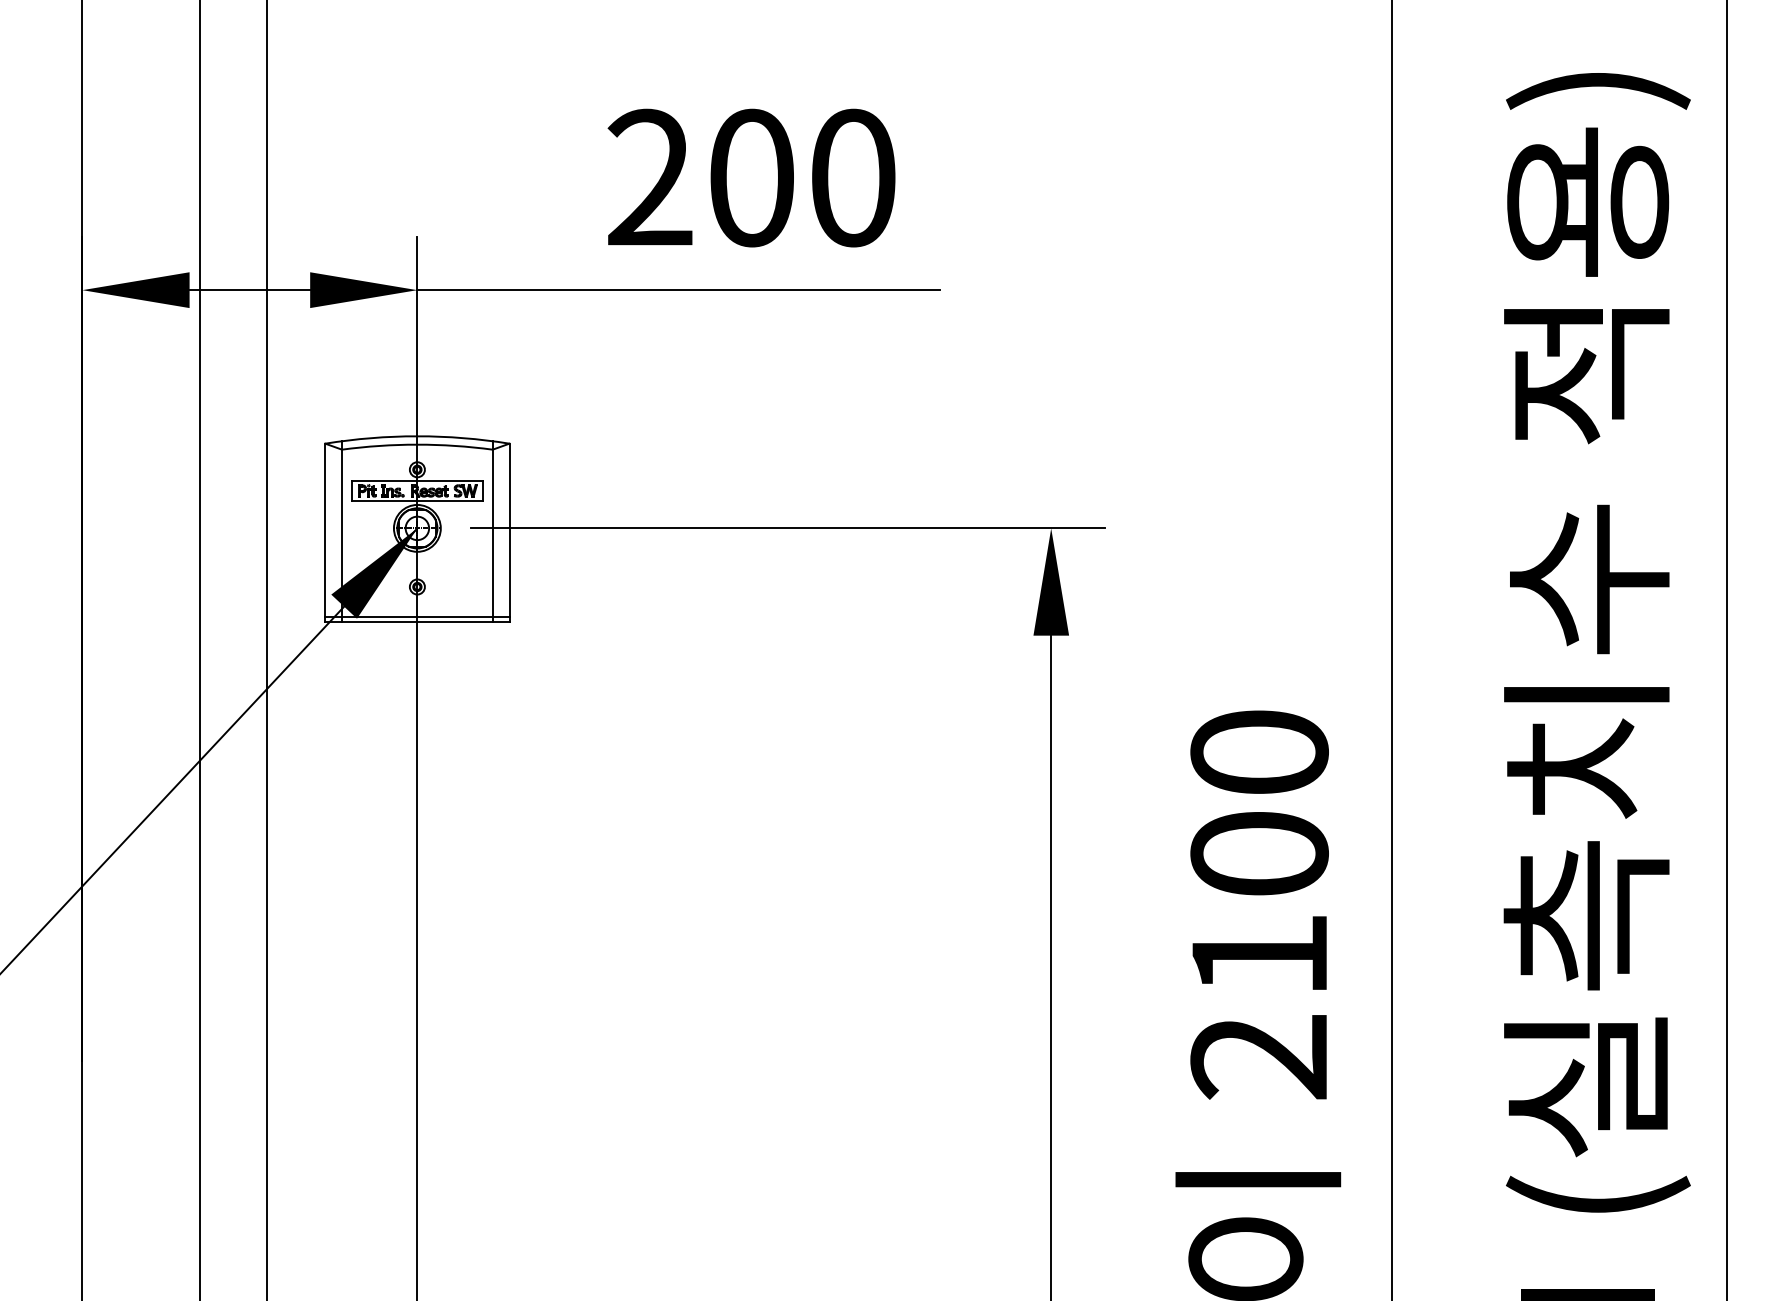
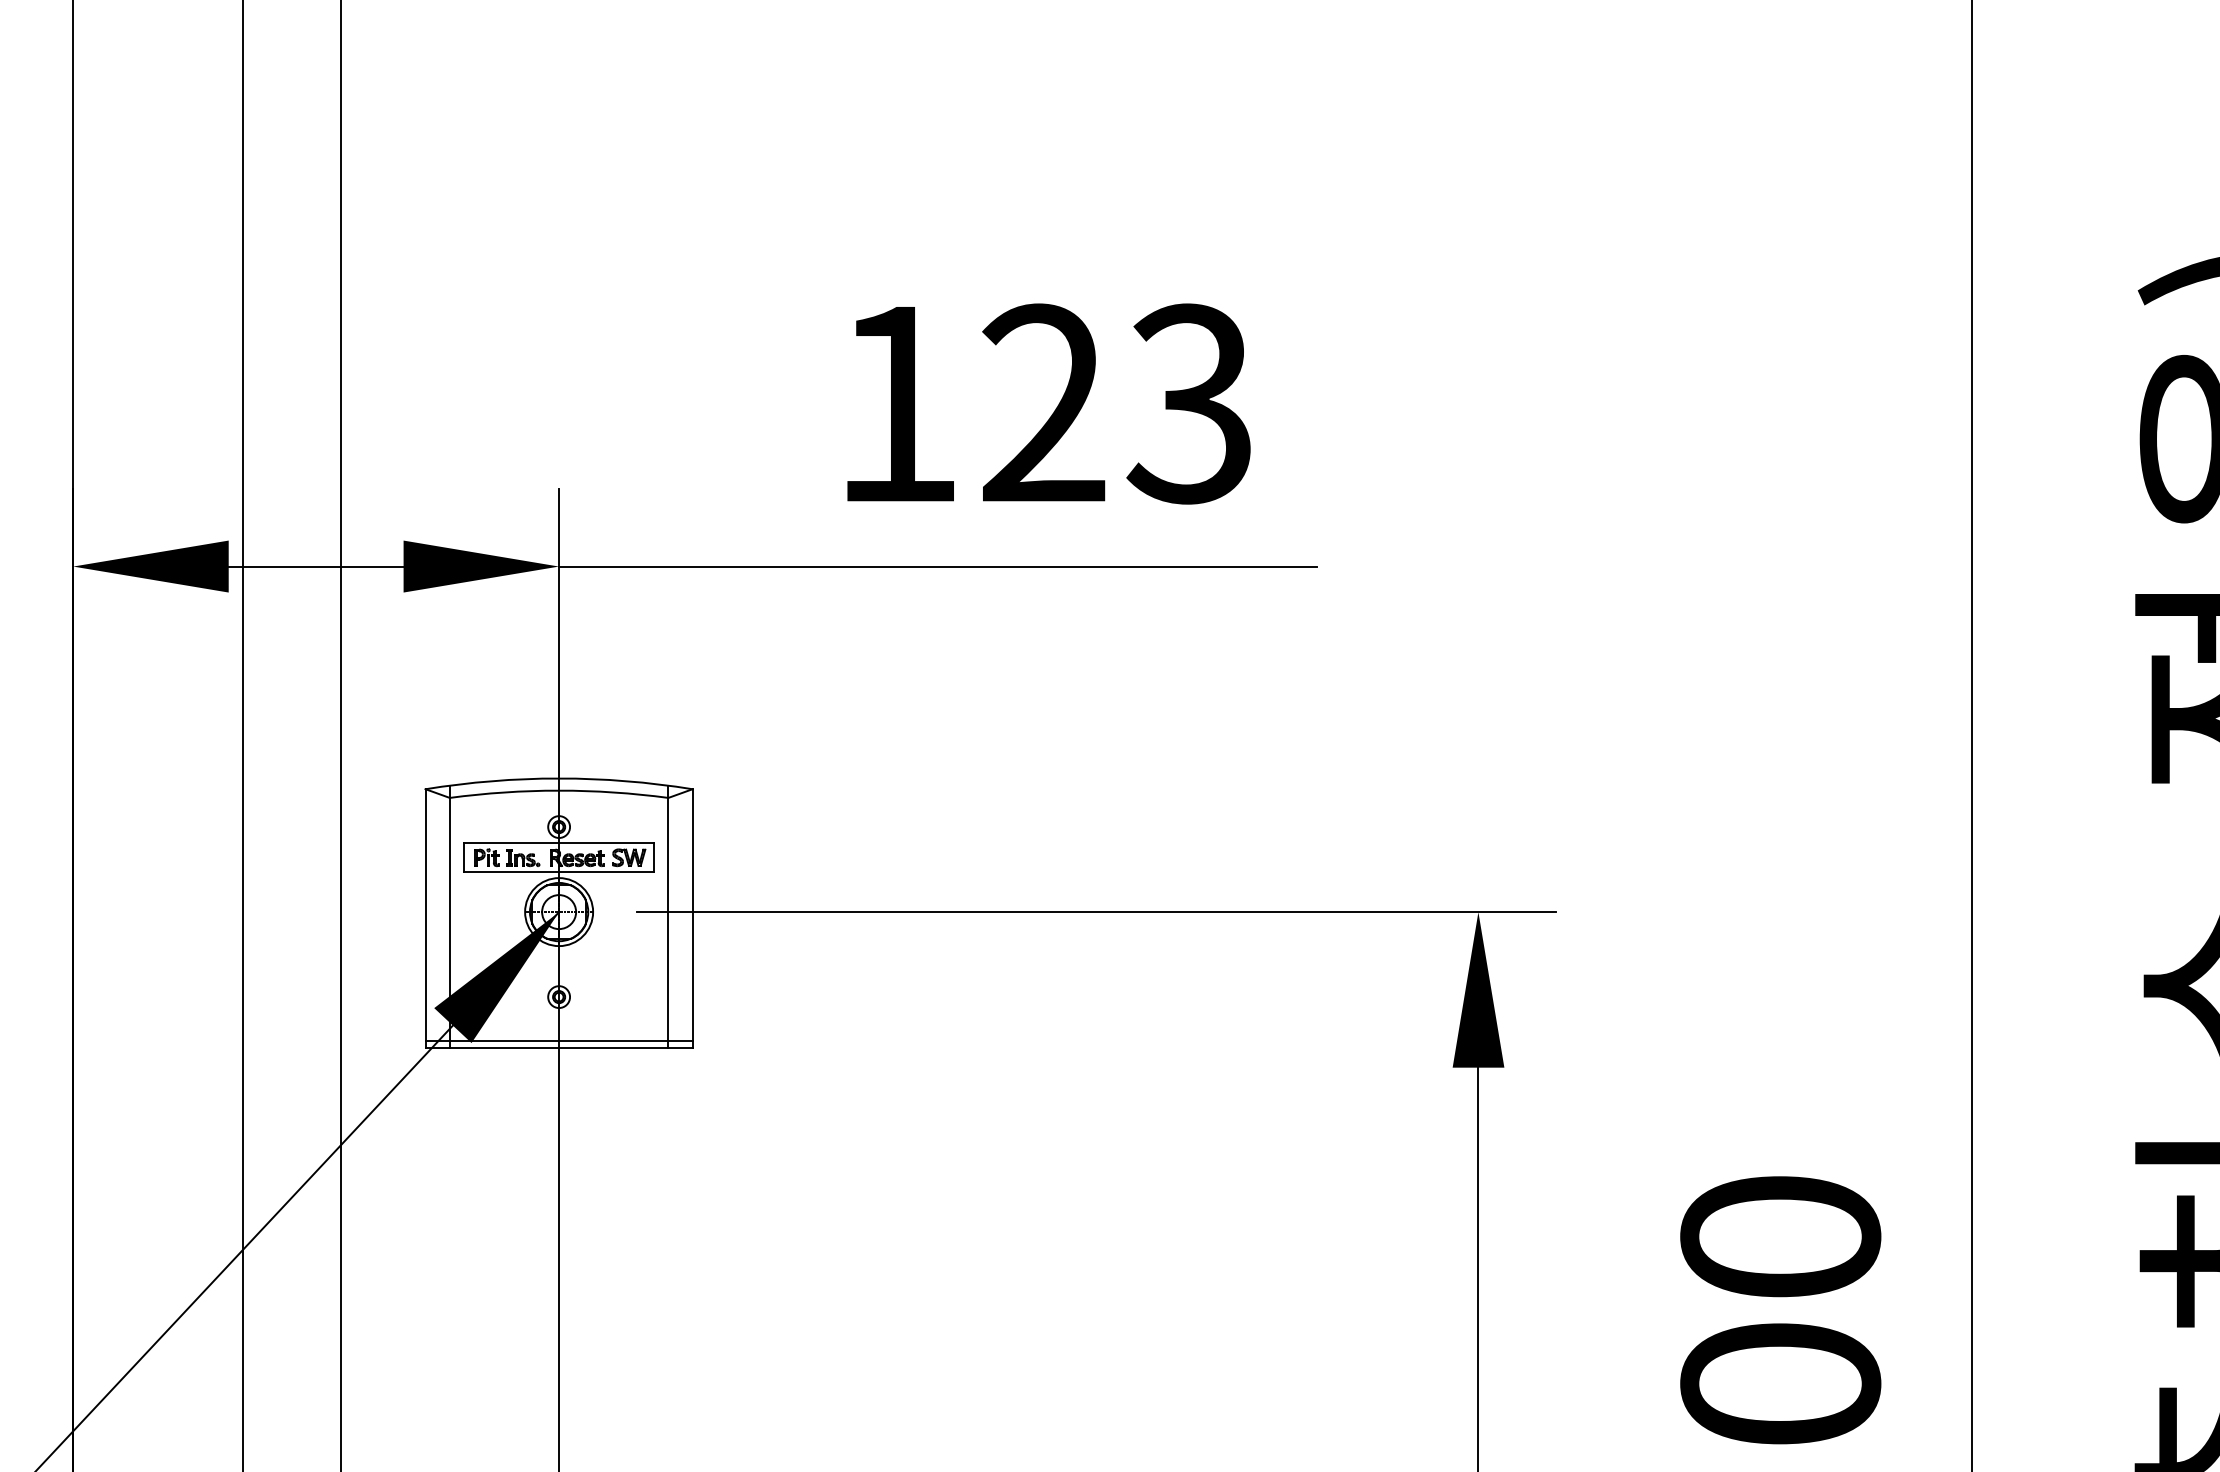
text: (751, 177) -> (1043, 403), 200 -> 123

